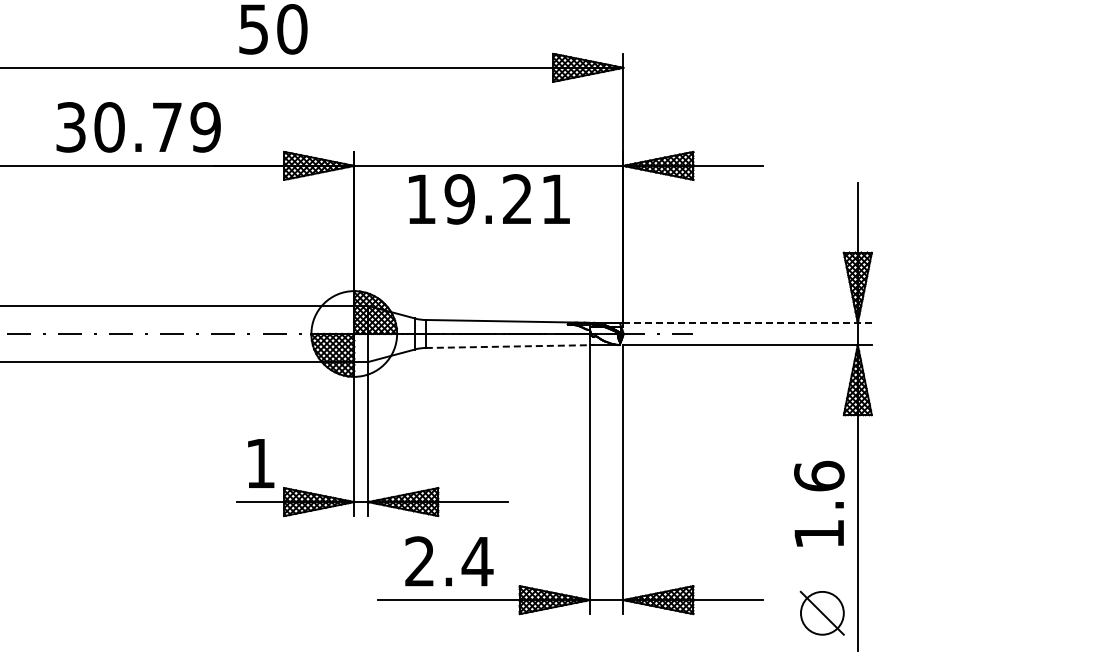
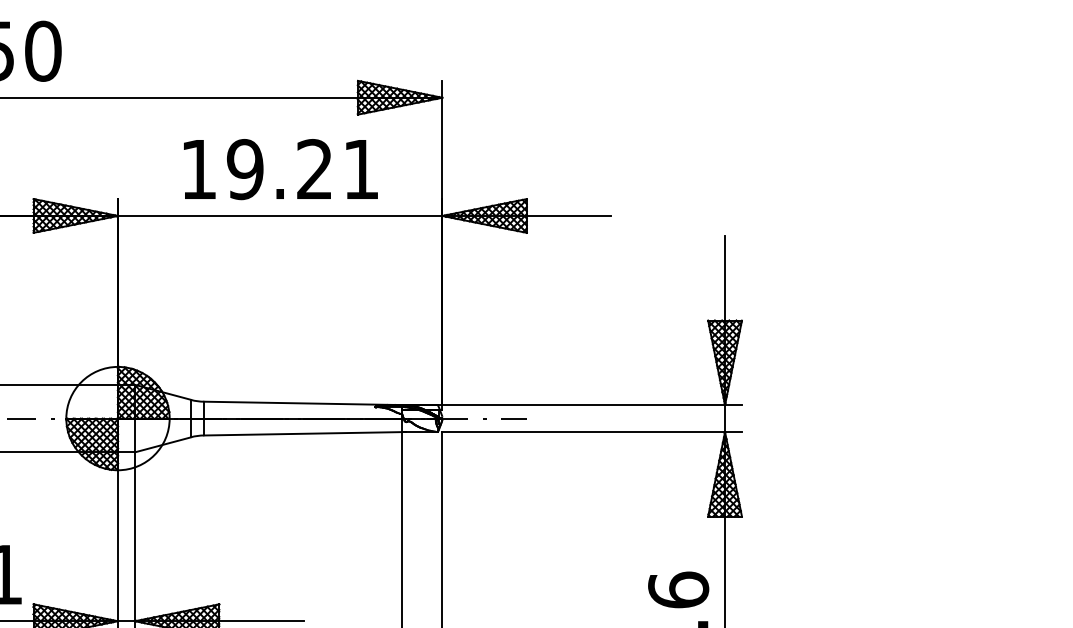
text: (489, 199) -> (281, 169), moved
line: (747, 322) -> (592, 404), dashed -> solid
line: (507, 346) -> (302, 433), dashed -> solid

